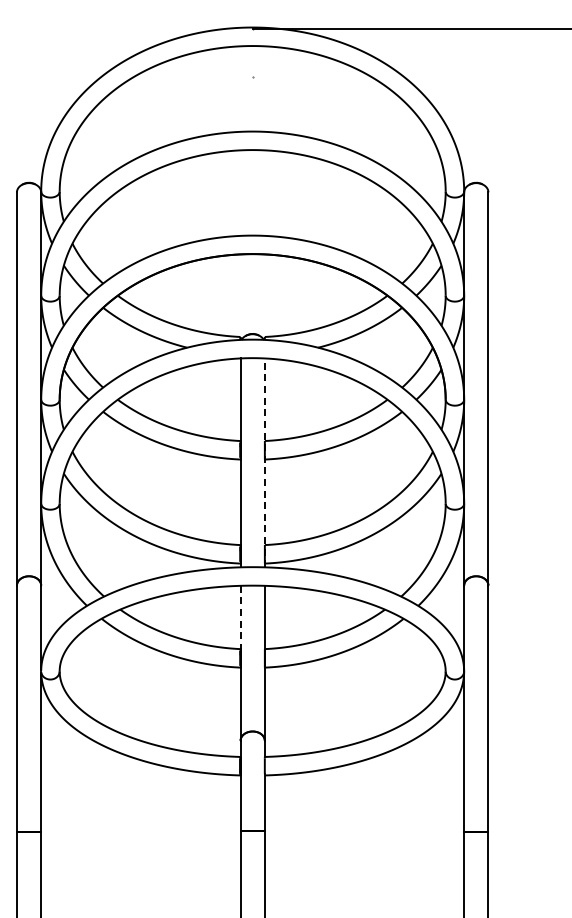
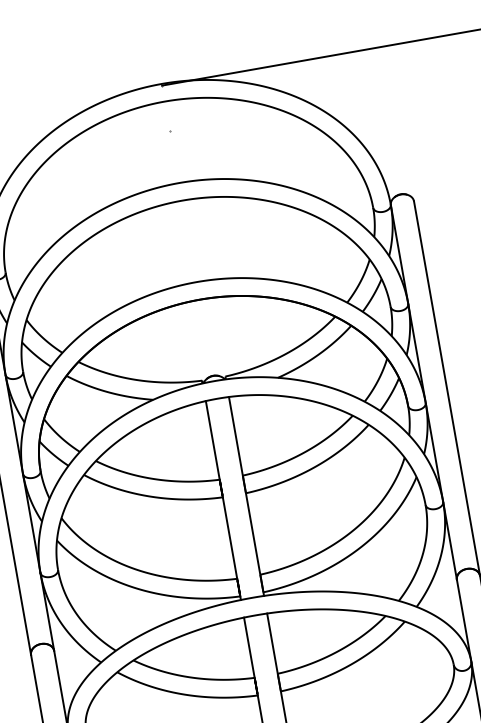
line: (264, 462) -> (246, 496), dashed -> solid
line: (240, 617) -> (249, 647), dashed -> solid

